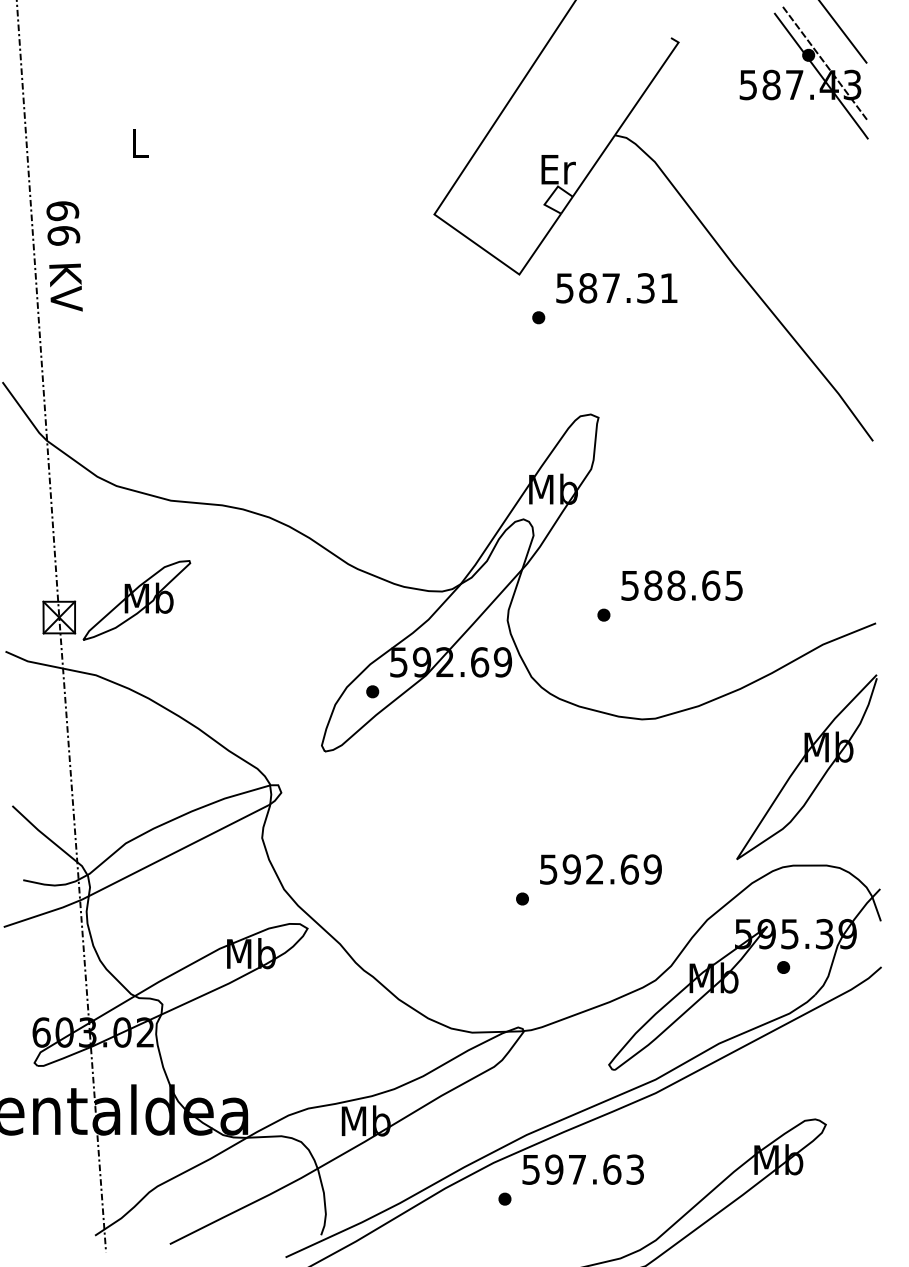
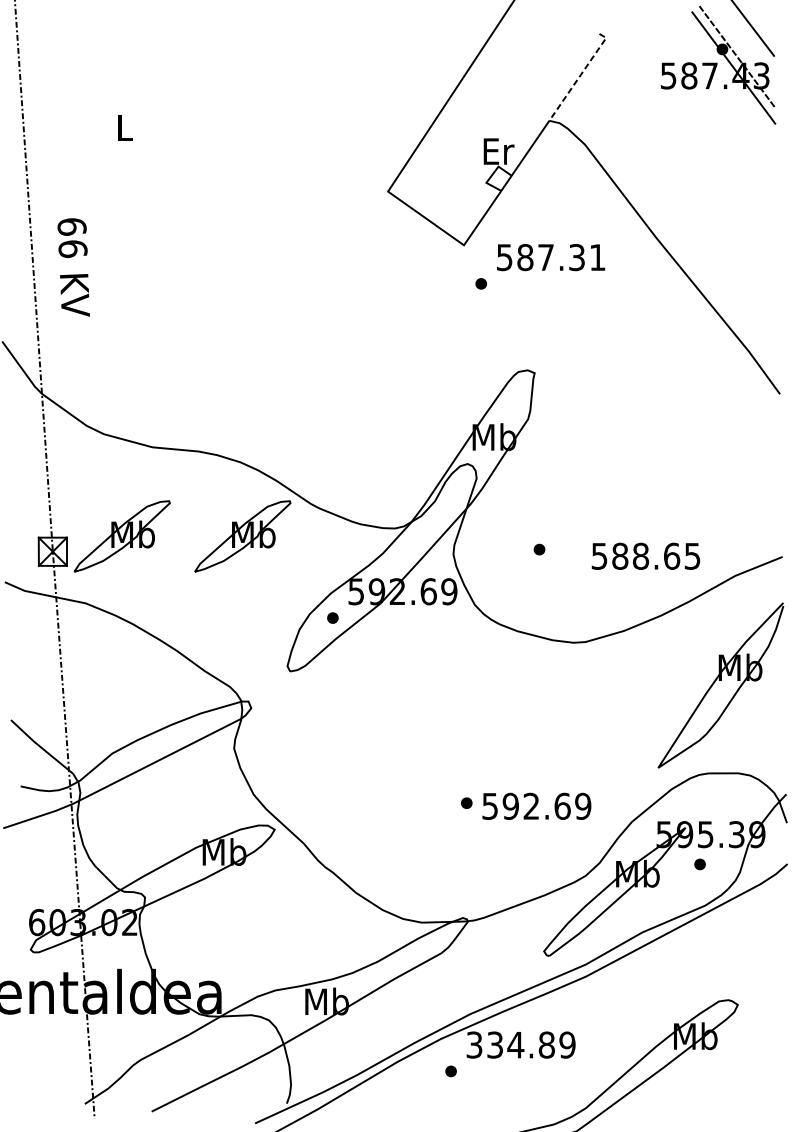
line: (649, 85) -> (580, 76), solid -> dashed
text: (64, 256) -> (73, 267), moved
text: (681, 585) -> (645, 556), moved
part: (271, 600) -> (242, 536), added
text: (600, 869) -> (536, 806), moved
text: (583, 1169) -> (521, 1044), 597.63 -> 334.89

